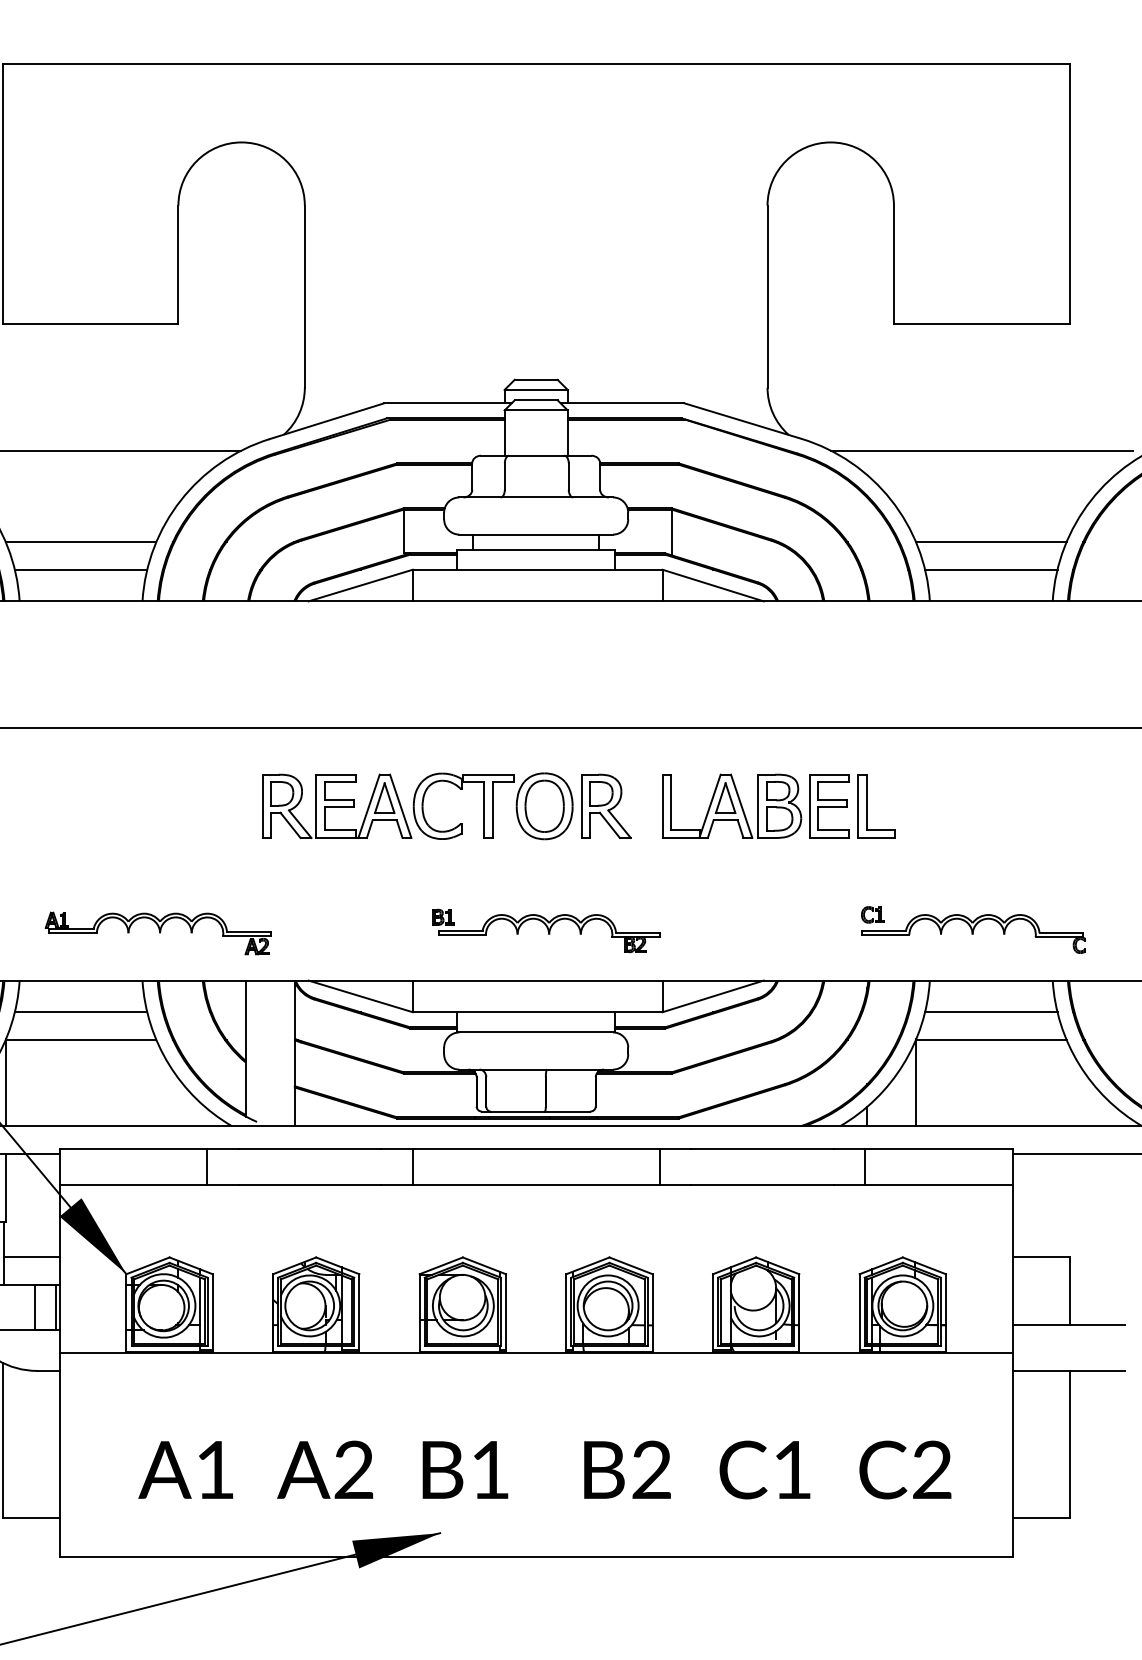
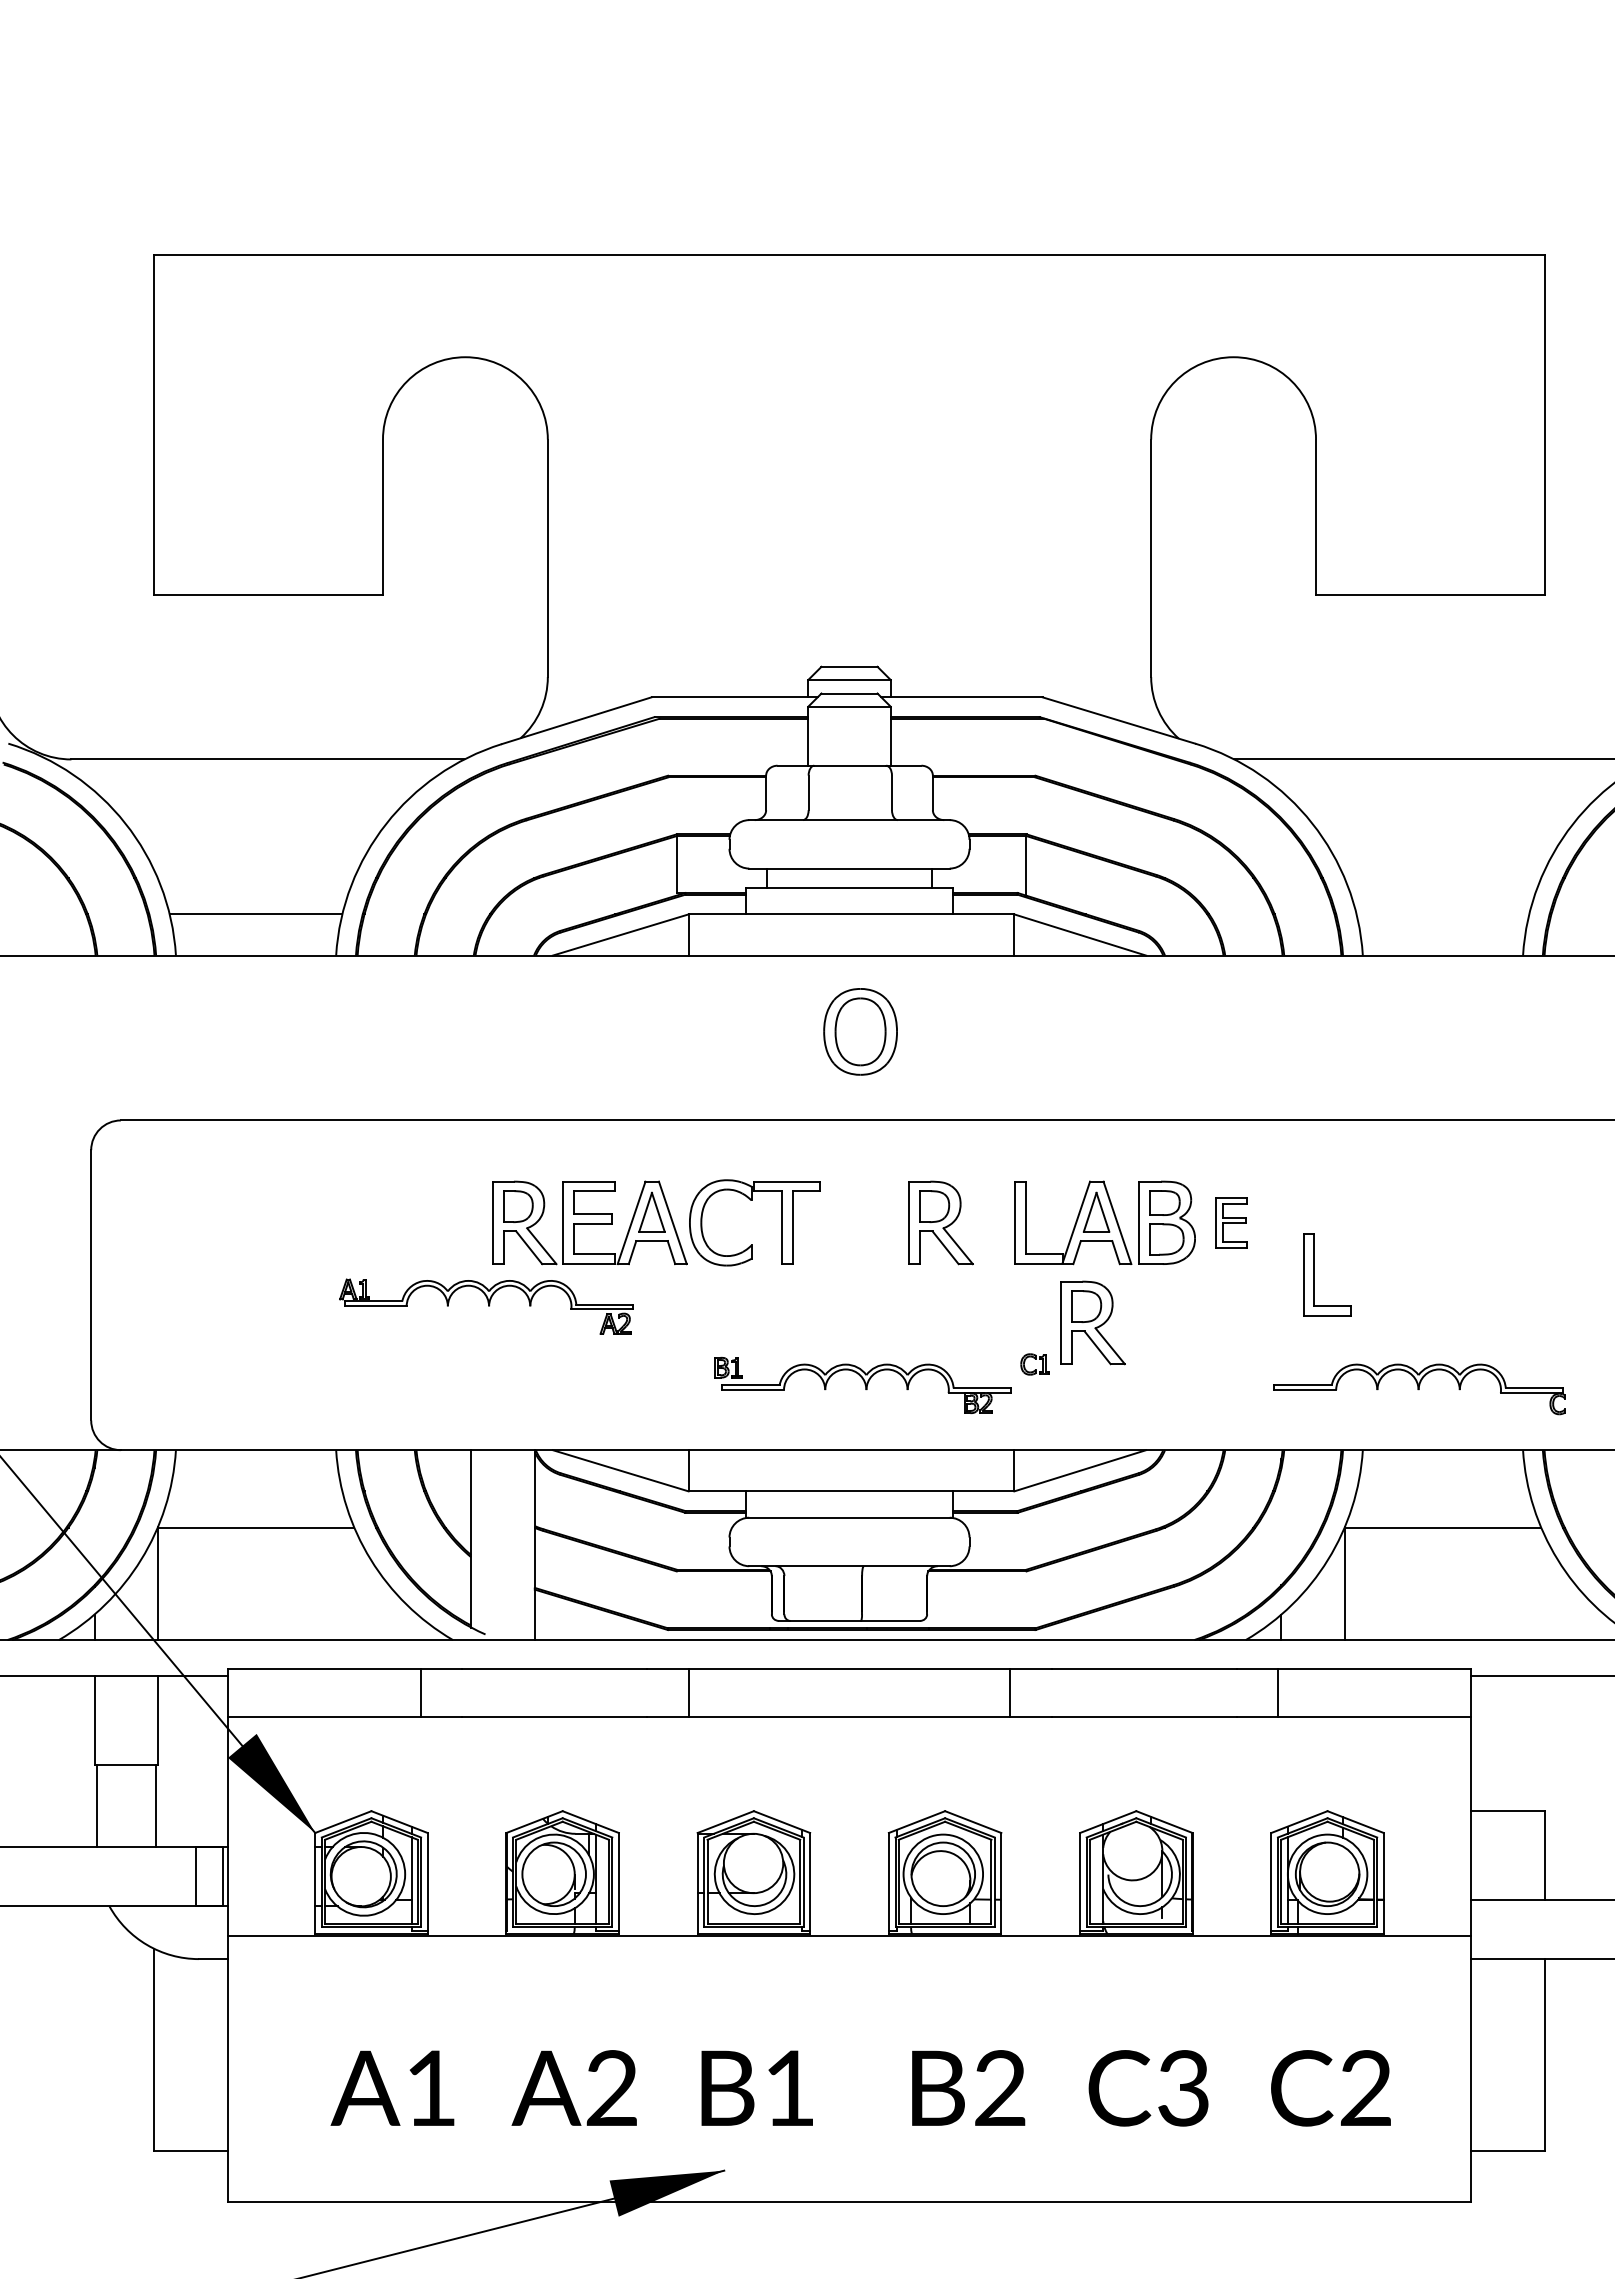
line: (80, 542) -> (255, 878), removed
line: (990, 542) -> (1442, 878), removed
line: (990, 569) -> (1442, 914), removed
part: (544, 806) -> (860, 1031), moved
part: (829, 806) -> (1231, 1222), size x0.6
part: (866, 806) -> (1314, 1274), moved
part: (722, 882) -> (1092, 1322), added
part: (872, 914) -> (1034, 1364), moved
part: (158, 933) -> (486, 1306), moved
line: (80, 1012) -> (255, 1491), removed
line: (990, 1012) -> (1442, 1491), removed
line: (32, 1257) -> (192, 1811), removed
text: (792, 1470) -> (1183, 2088), C1 -> C3

